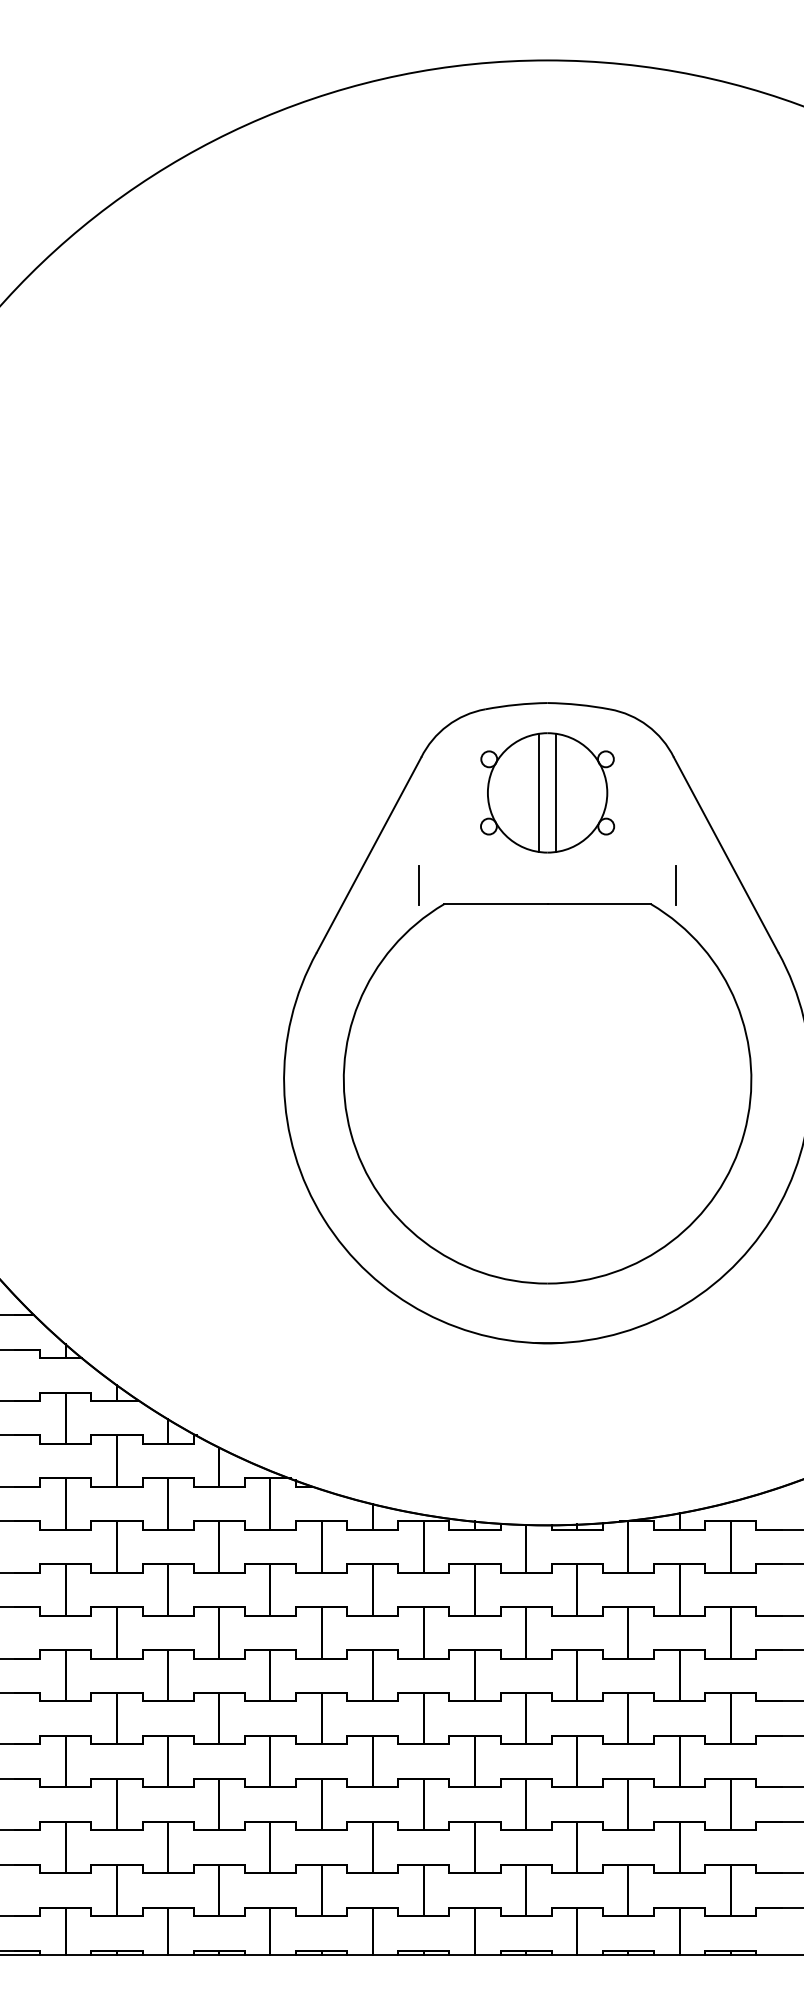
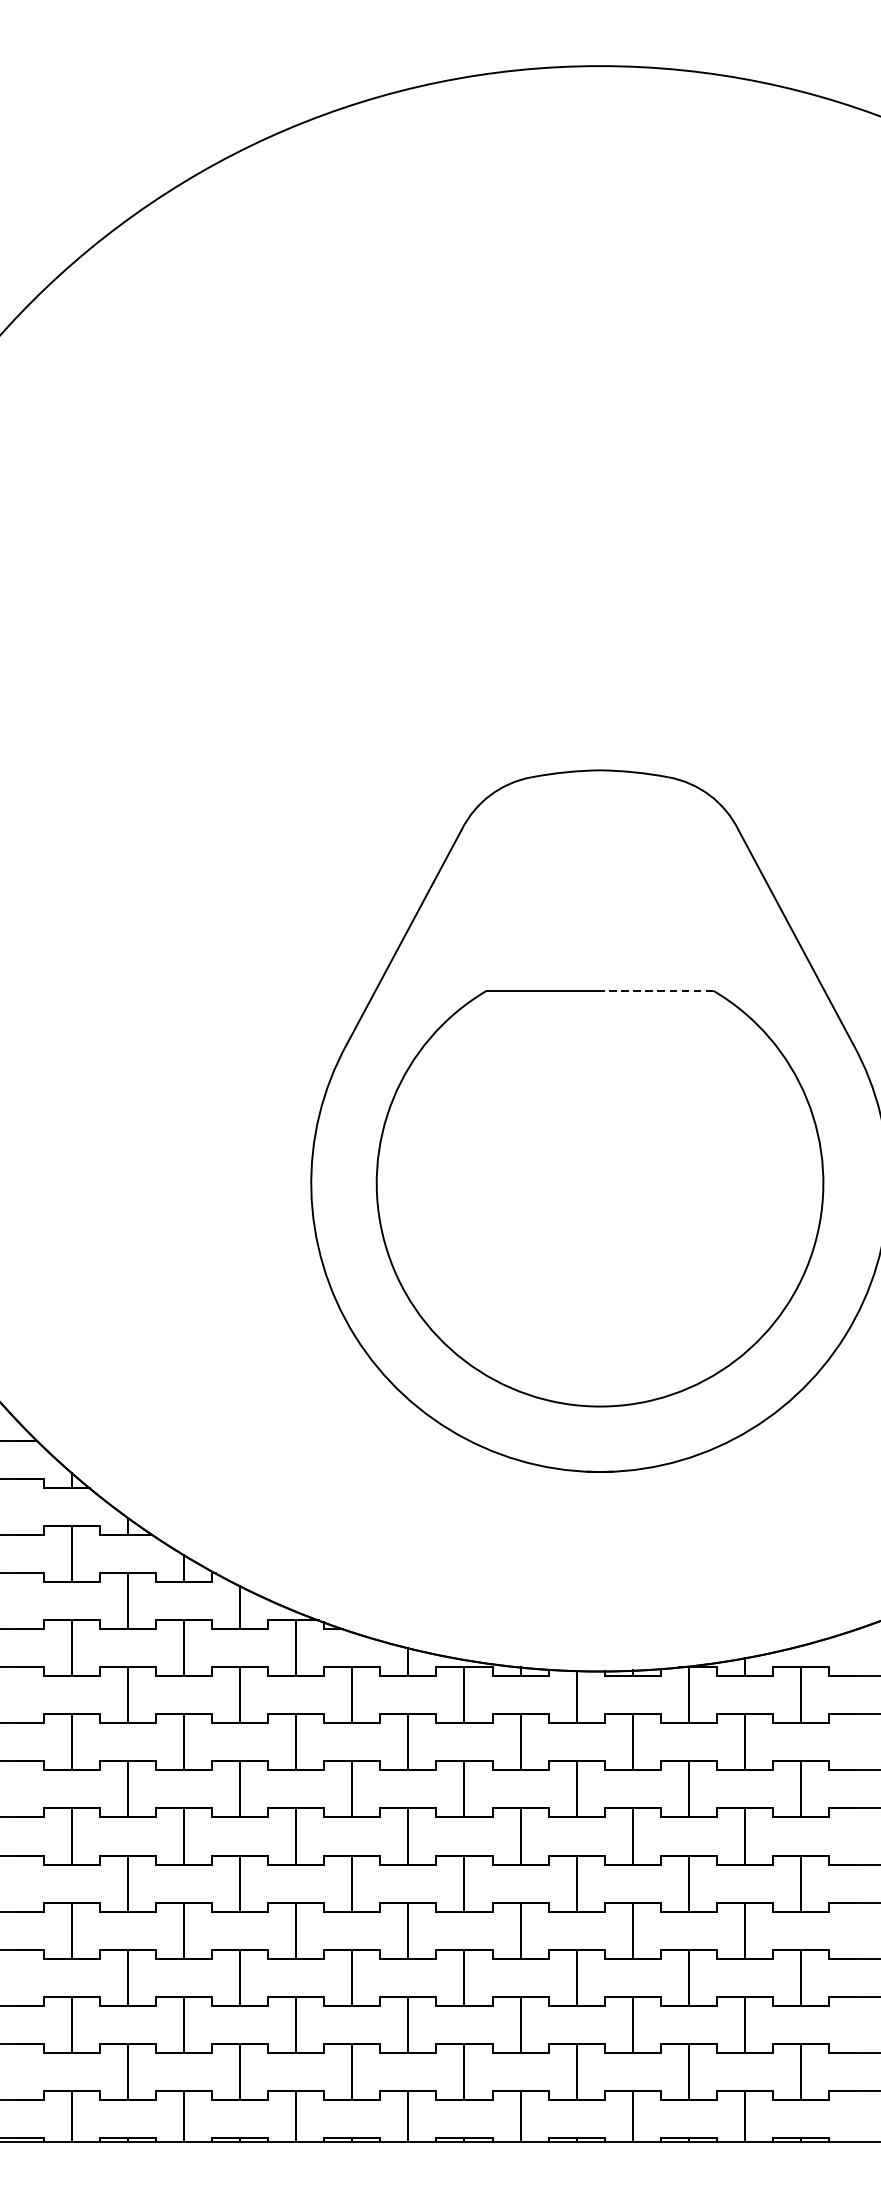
part: (547, 792) -> (599, 868), removed
line: (419, 885) -> (459, 970), removed
line: (675, 885) -> (740, 970), removed
line: (599, 904) -> (656, 991), solid -> dashed

